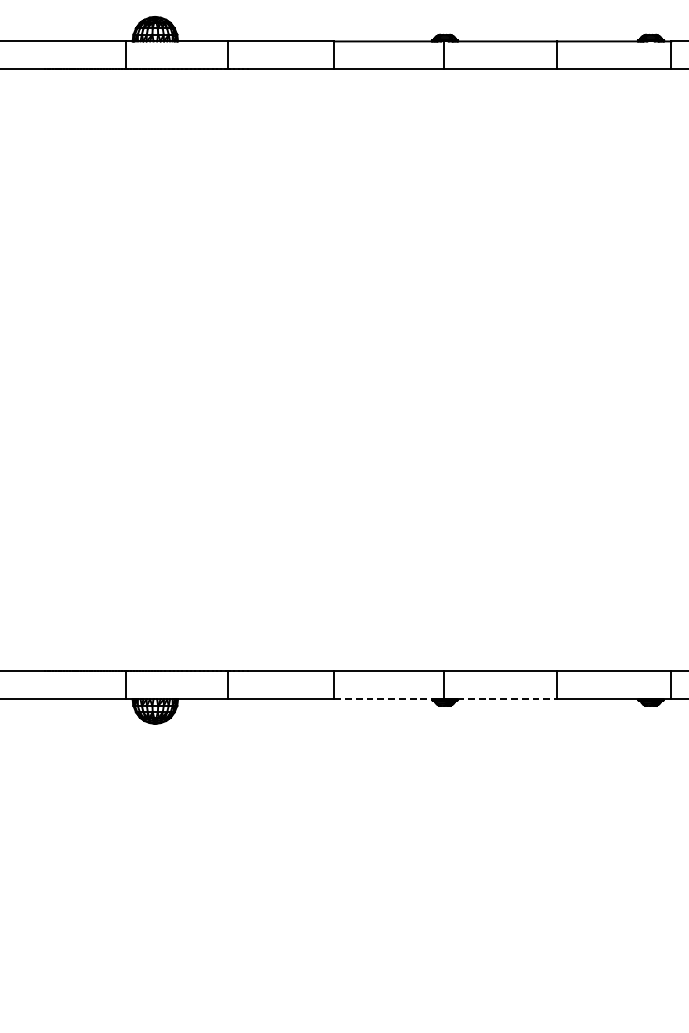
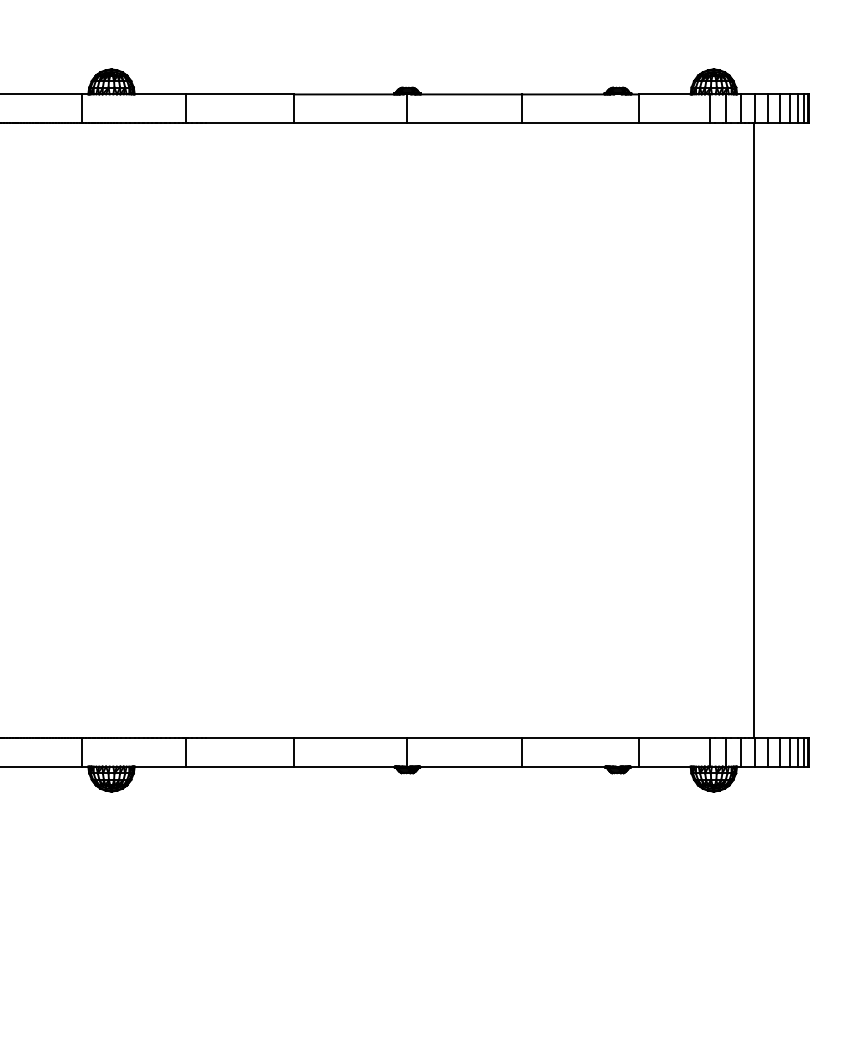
line: (384, 699) -> (345, 766), dashed -> solid
line: (507, 699) -> (471, 766), dashed -> solid

